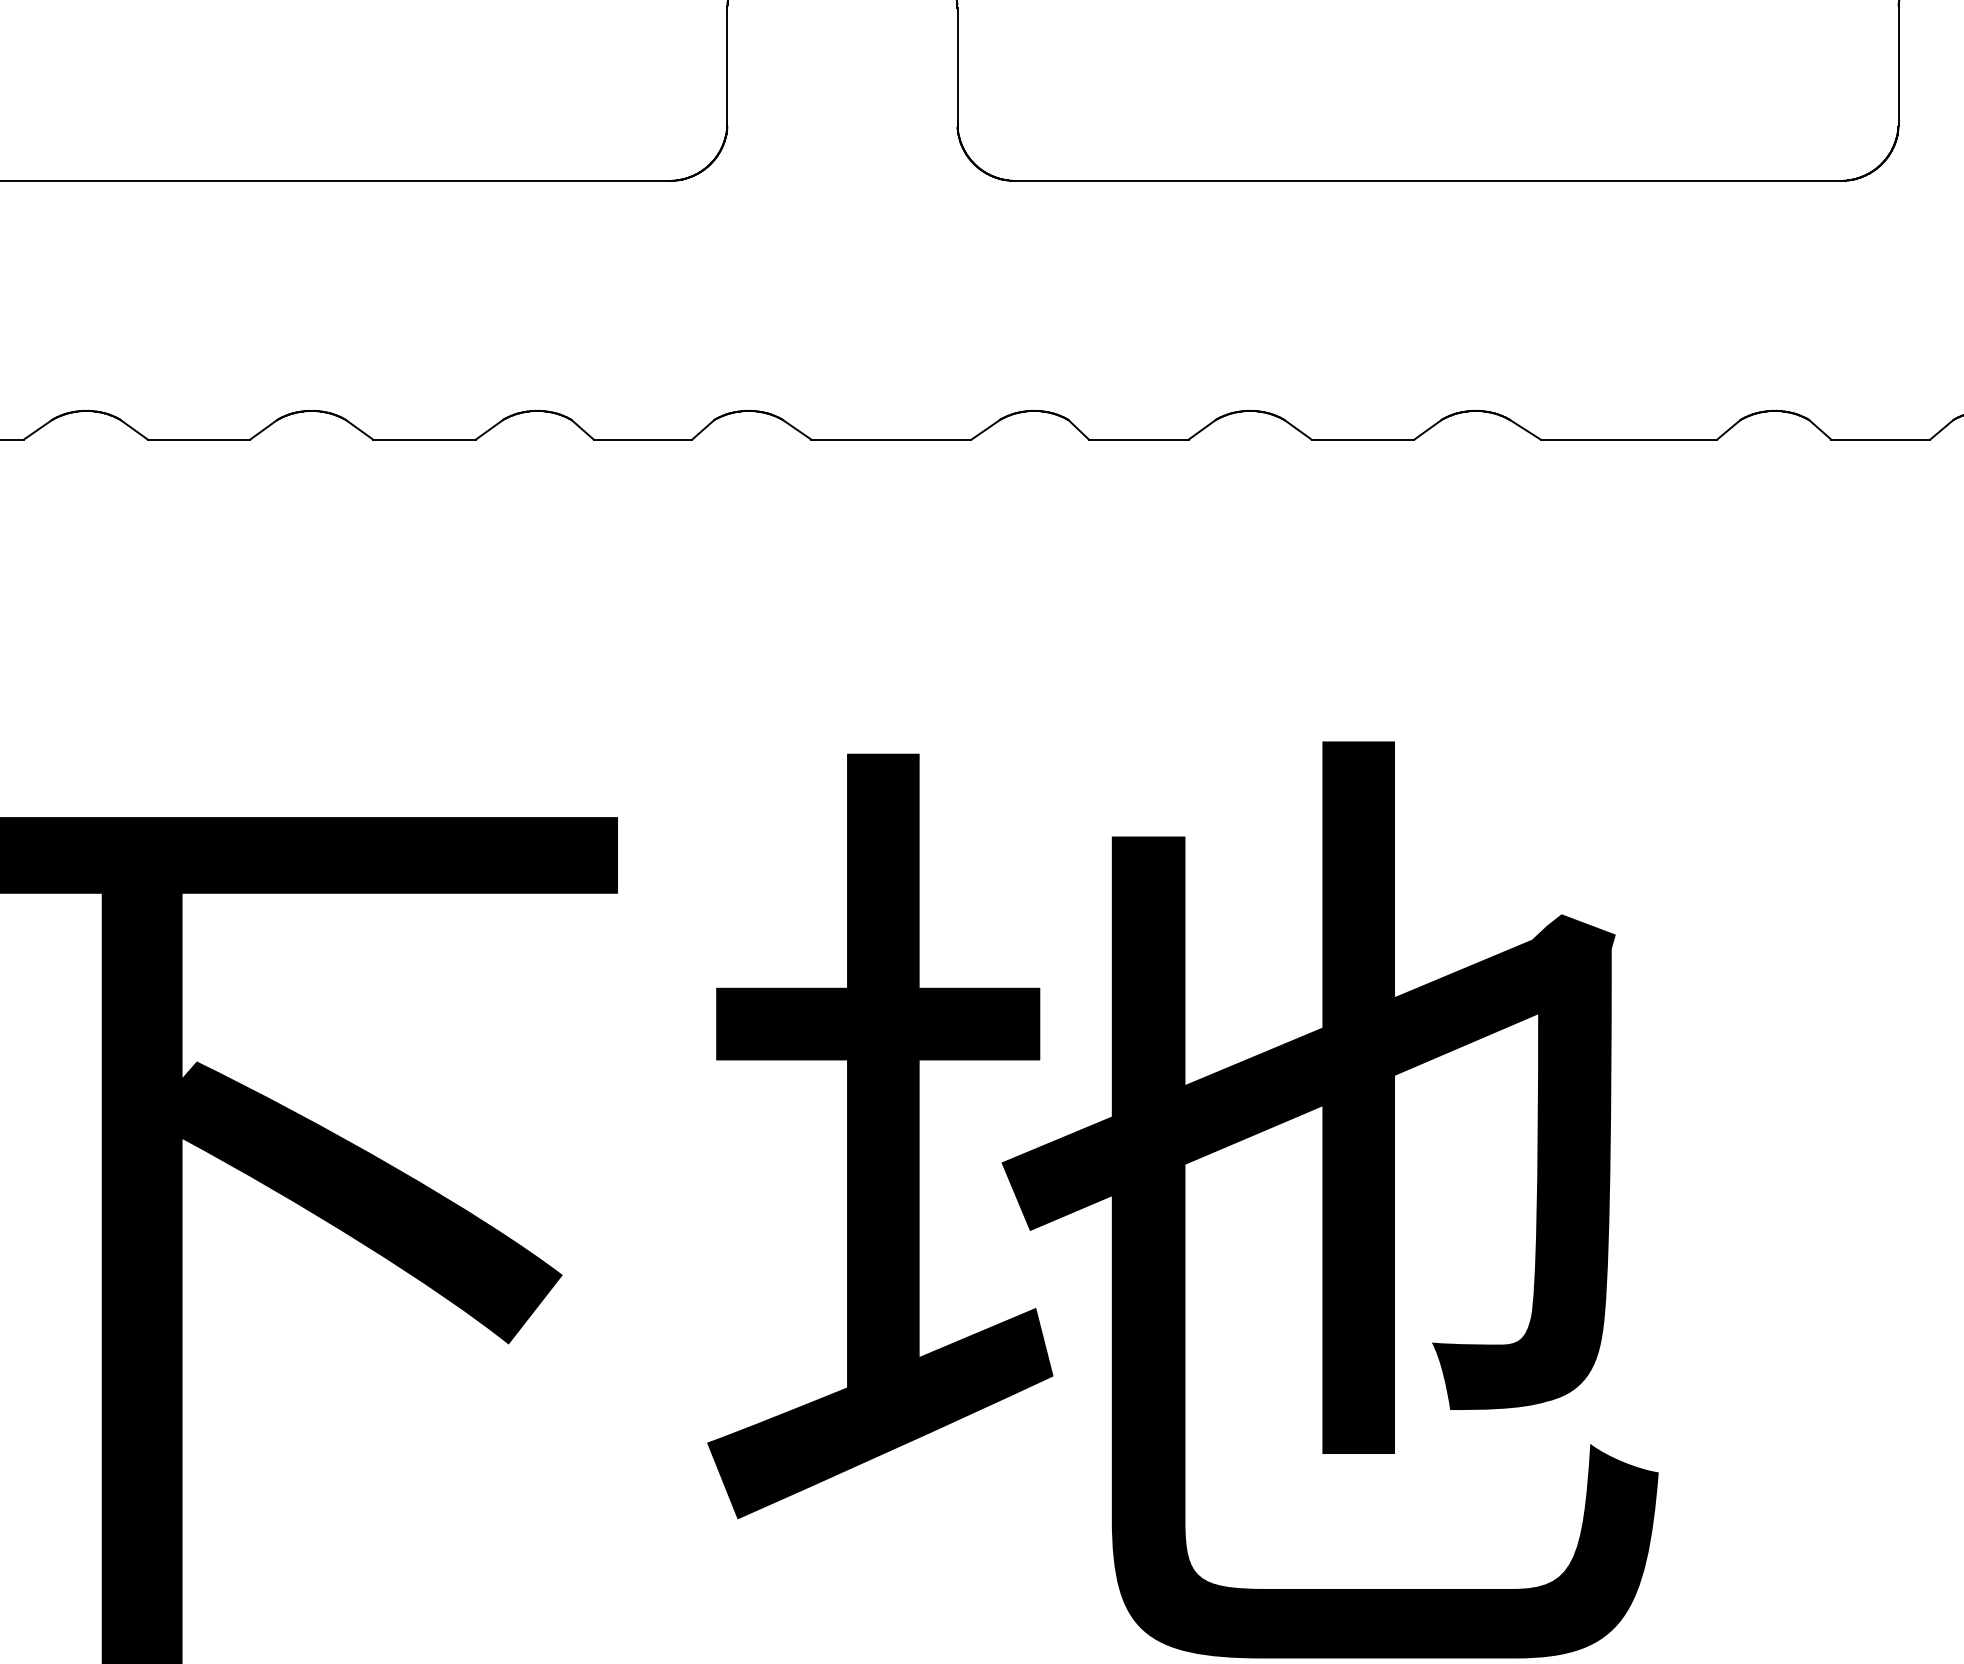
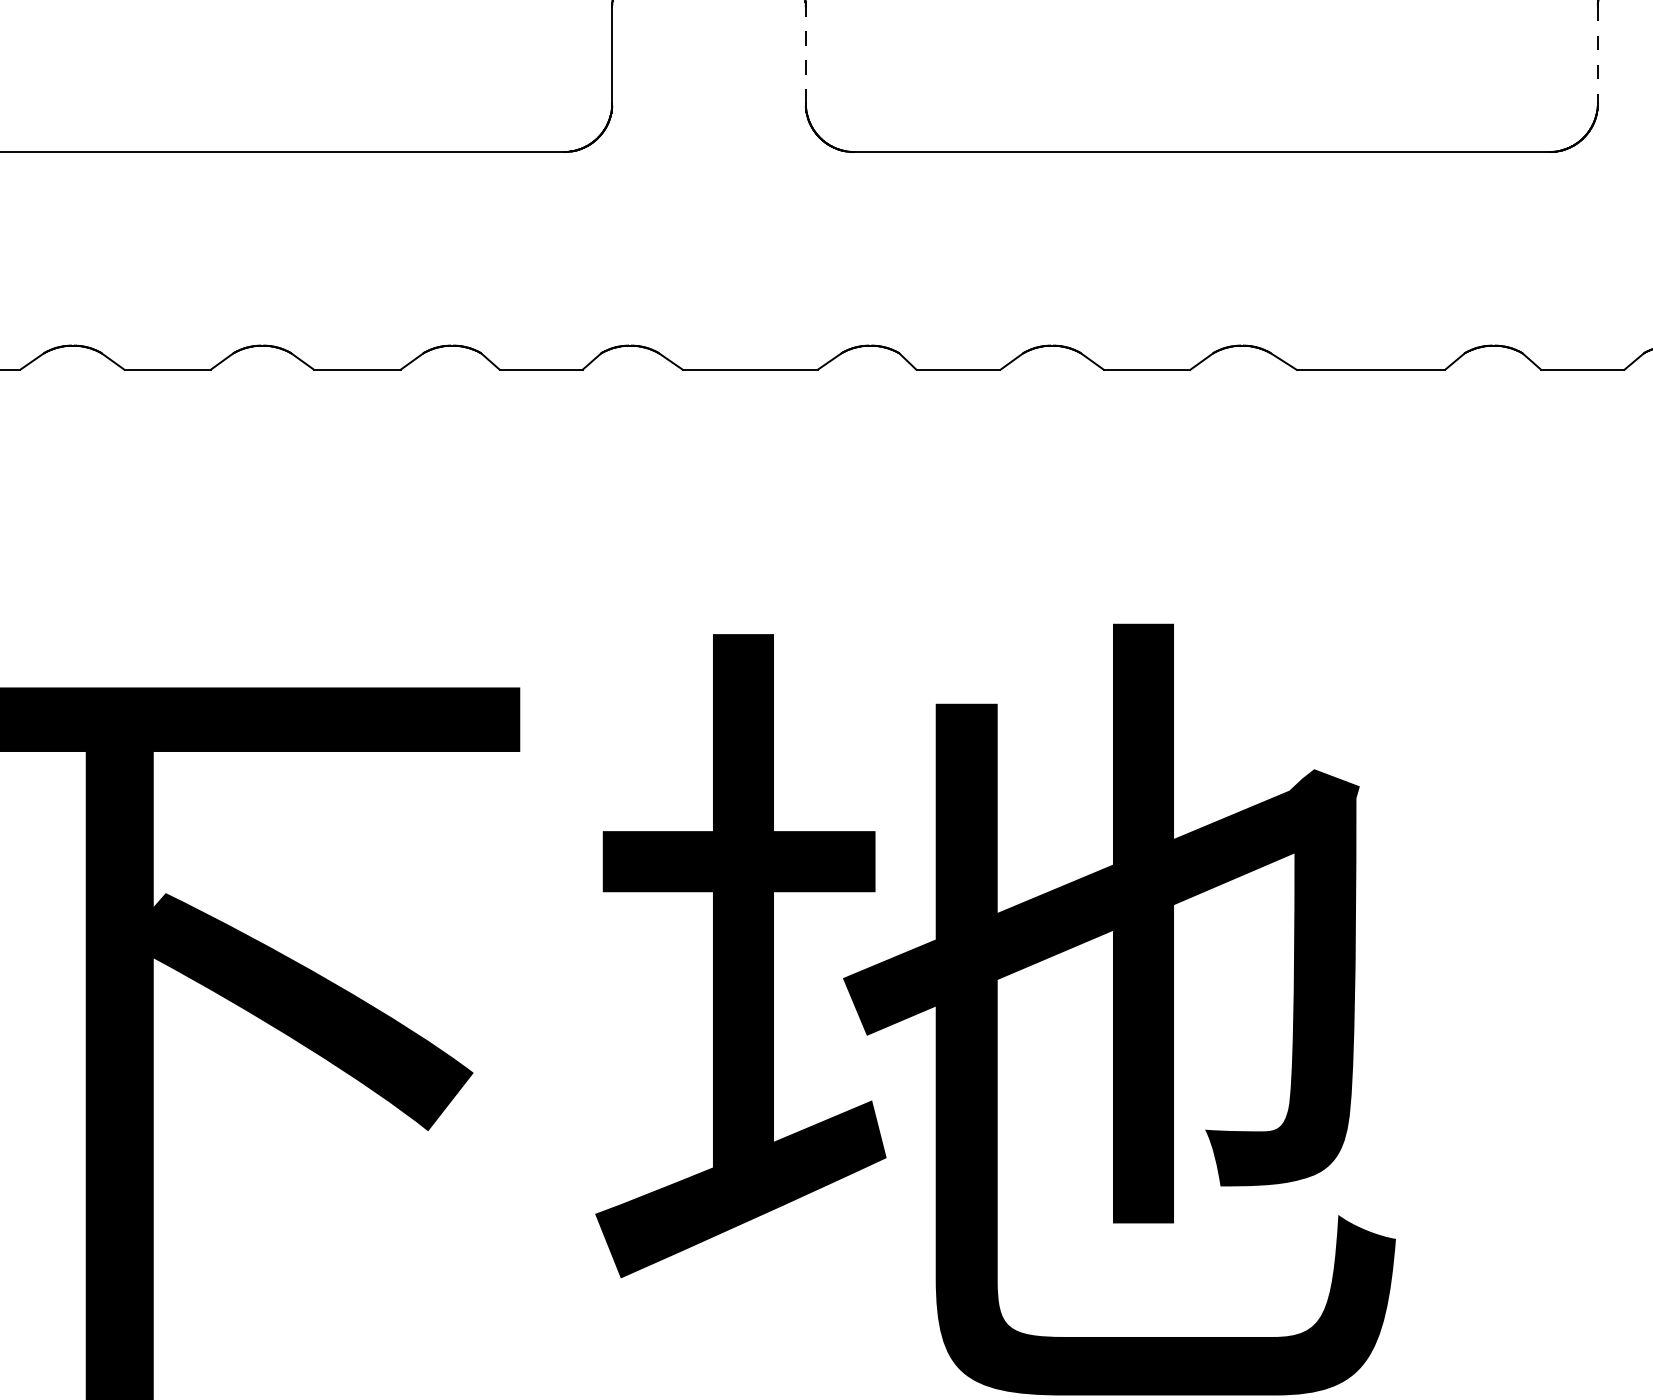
line: (957, 65) -> (805, 54), solid -> dashed
line: (1898, 65) -> (1597, 54), solid -> dashed

